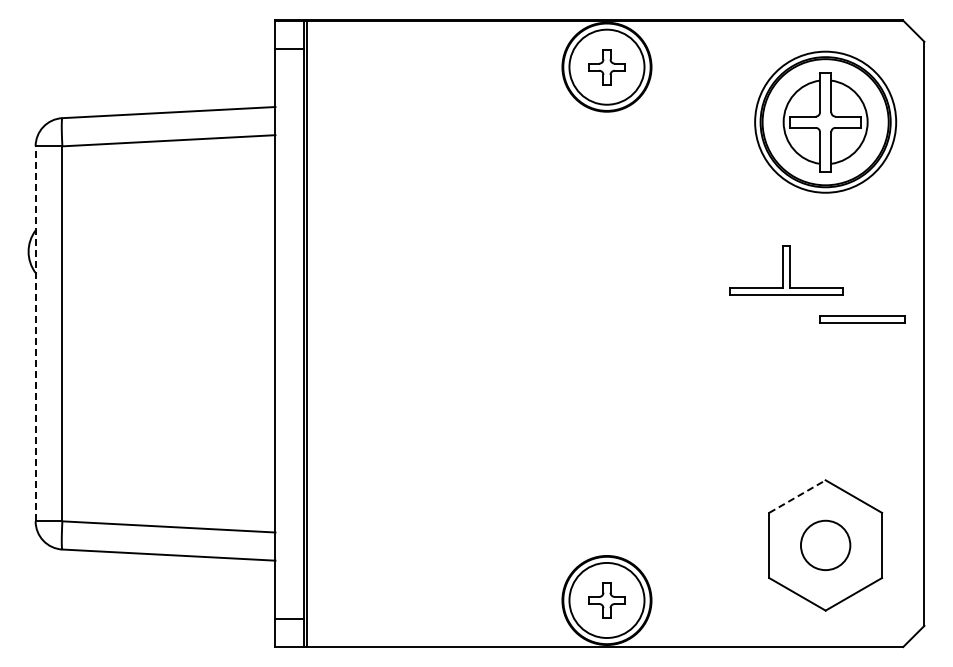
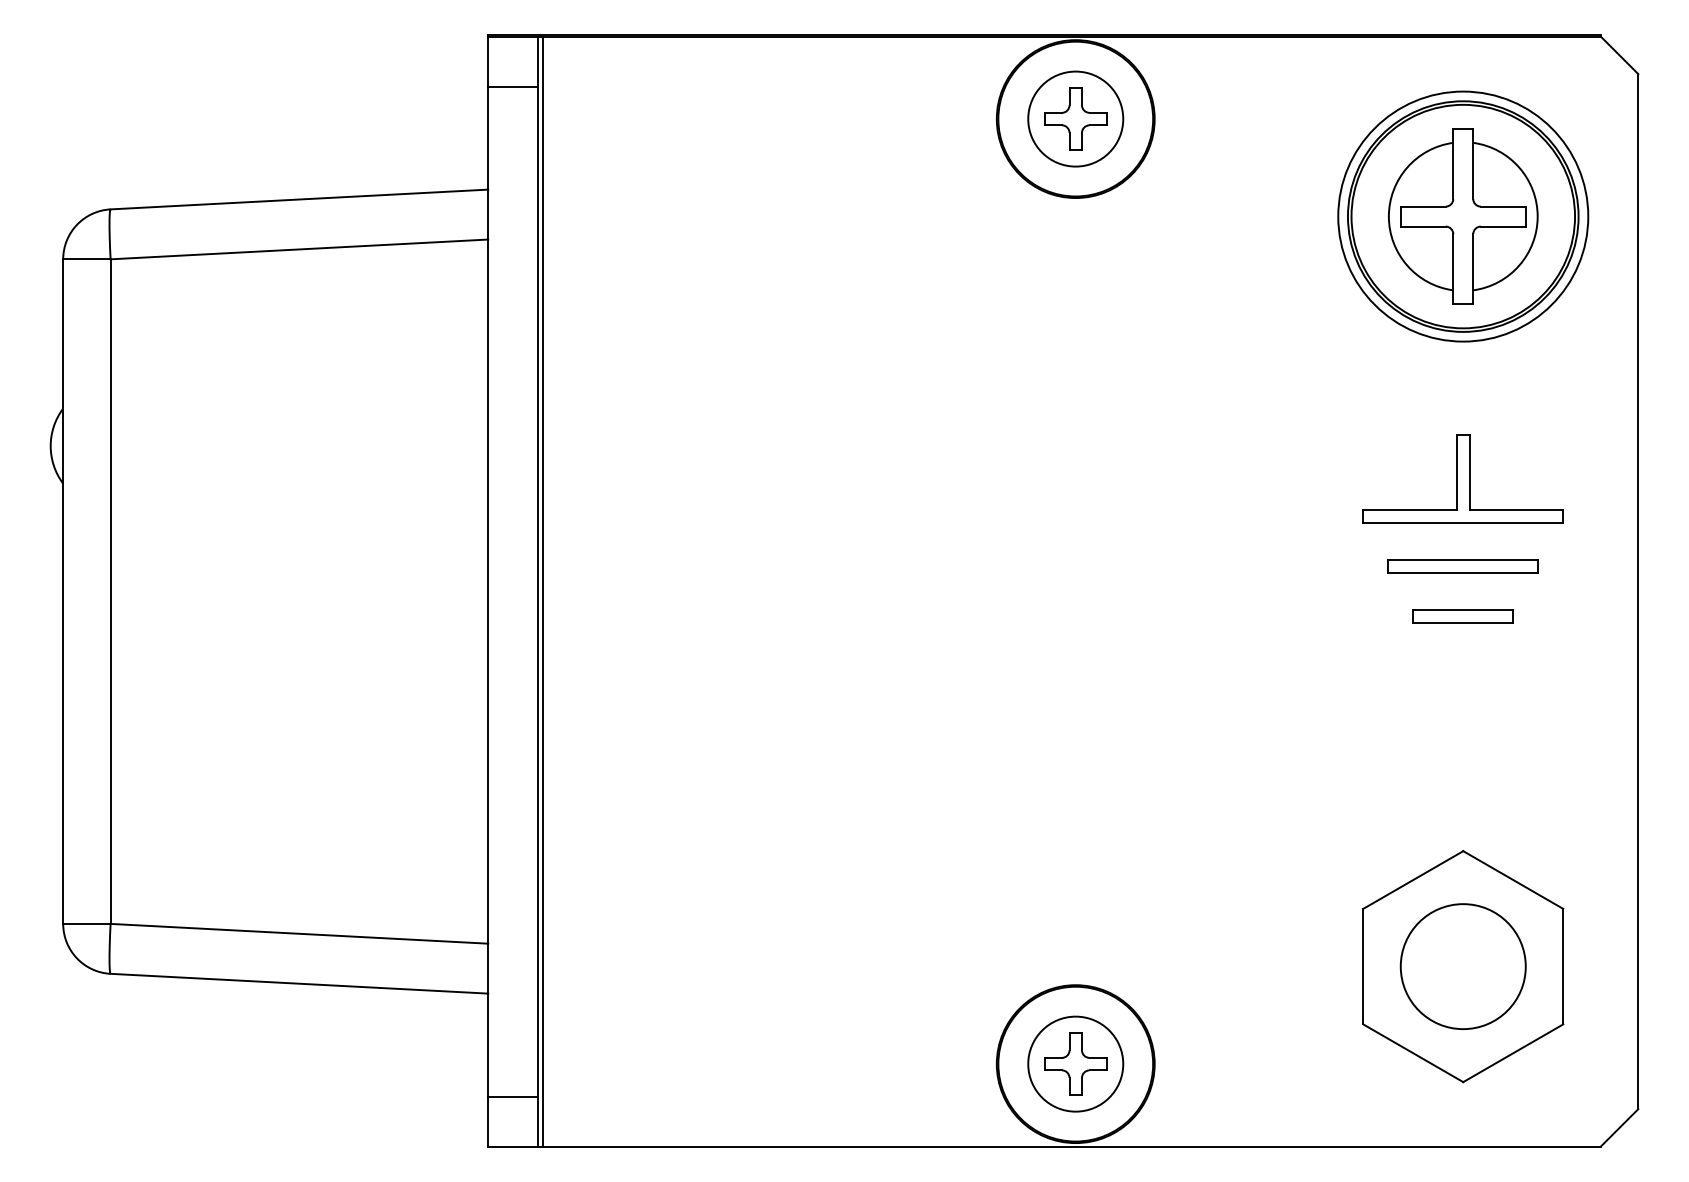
circle: (606, 67) -> (1074, 119), size x0.71
part: (786, 270) -> (1462, 479), moved
part: (862, 319) -> (1462, 566), moved
line: (35, 333) -> (62, 591), dashed -> solid
part: (825, 347) -> (1462, 615), added
line: (797, 496) -> (1413, 879), dashed -> solid
circle: (825, 545) -> (1462, 966), size x1.43
circle: (606, 600) -> (1074, 1064), size x0.71

